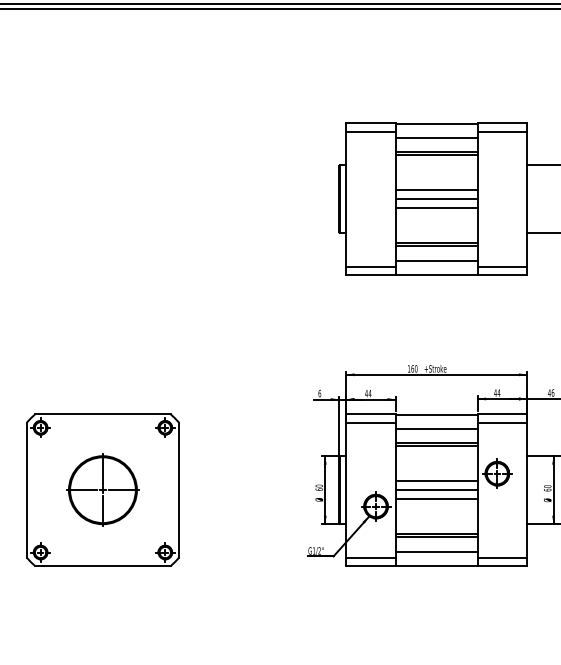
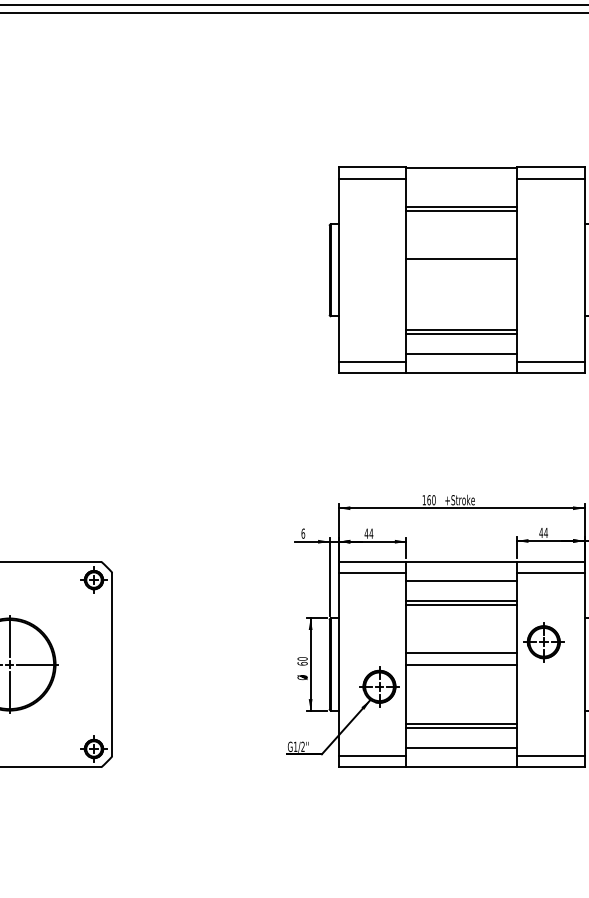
line: (436, 137) -> (461, 186), removed
line: (436, 199) -> (461, 270), removed
line: (436, 207) -> (461, 281), removed
line: (436, 498) -> (461, 675), removed

